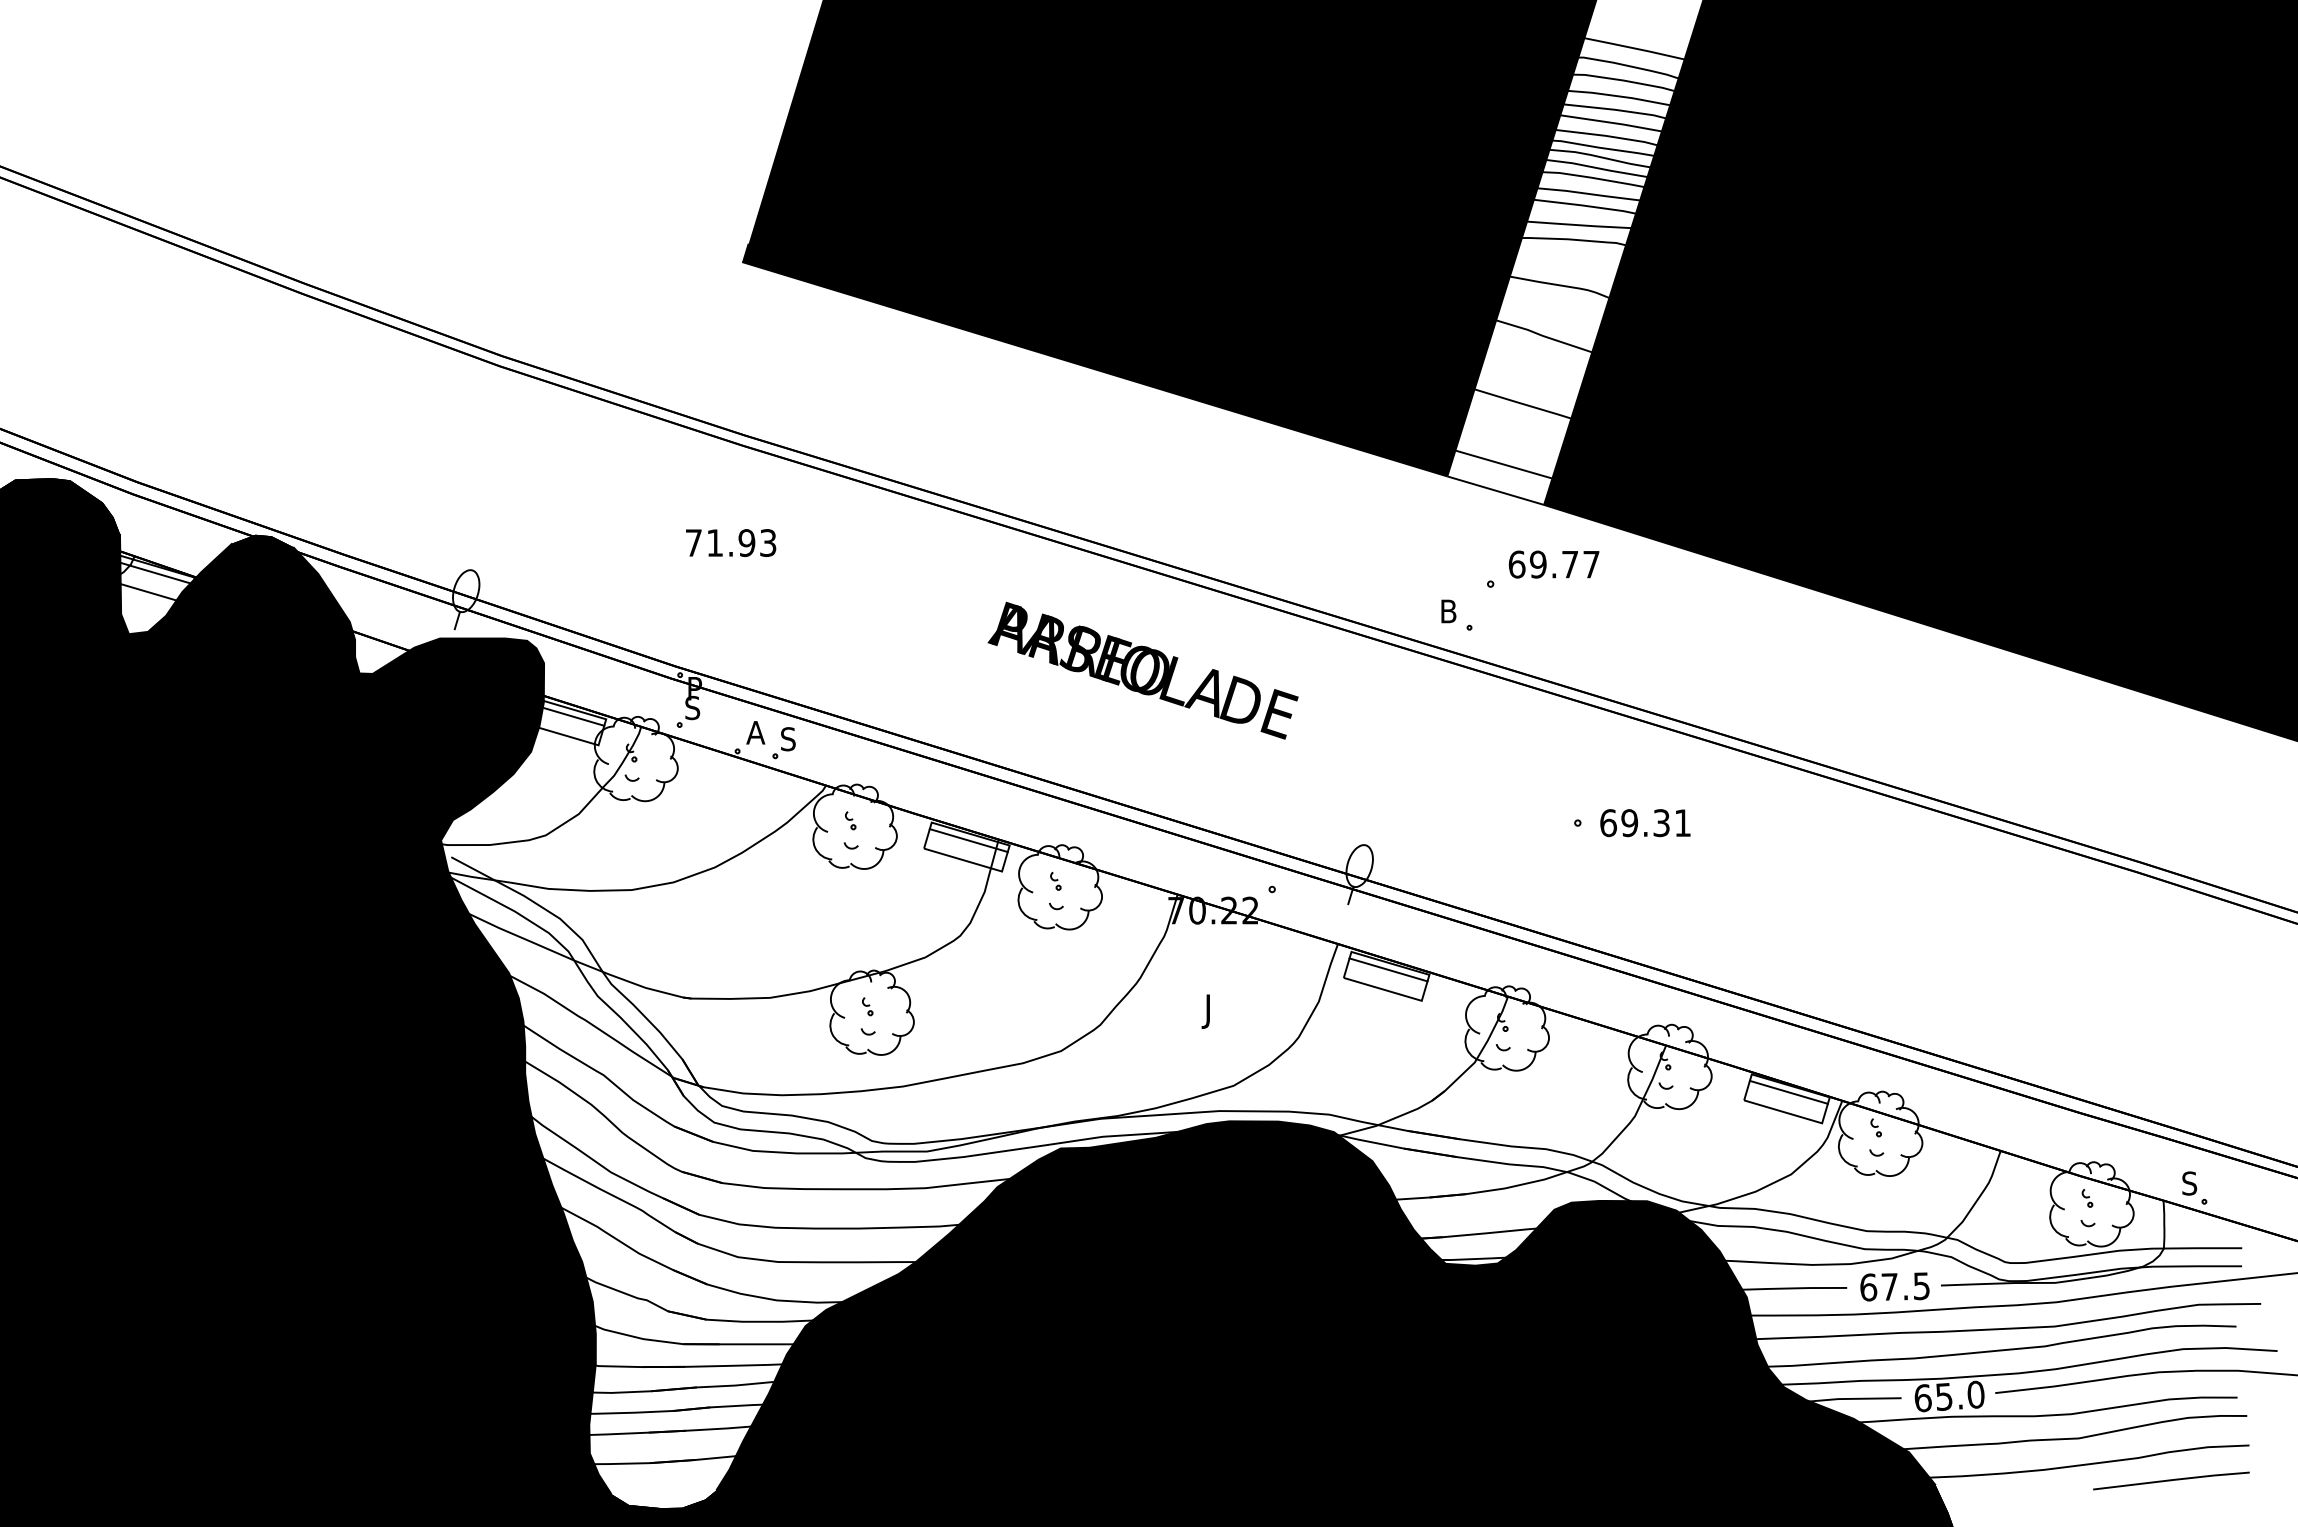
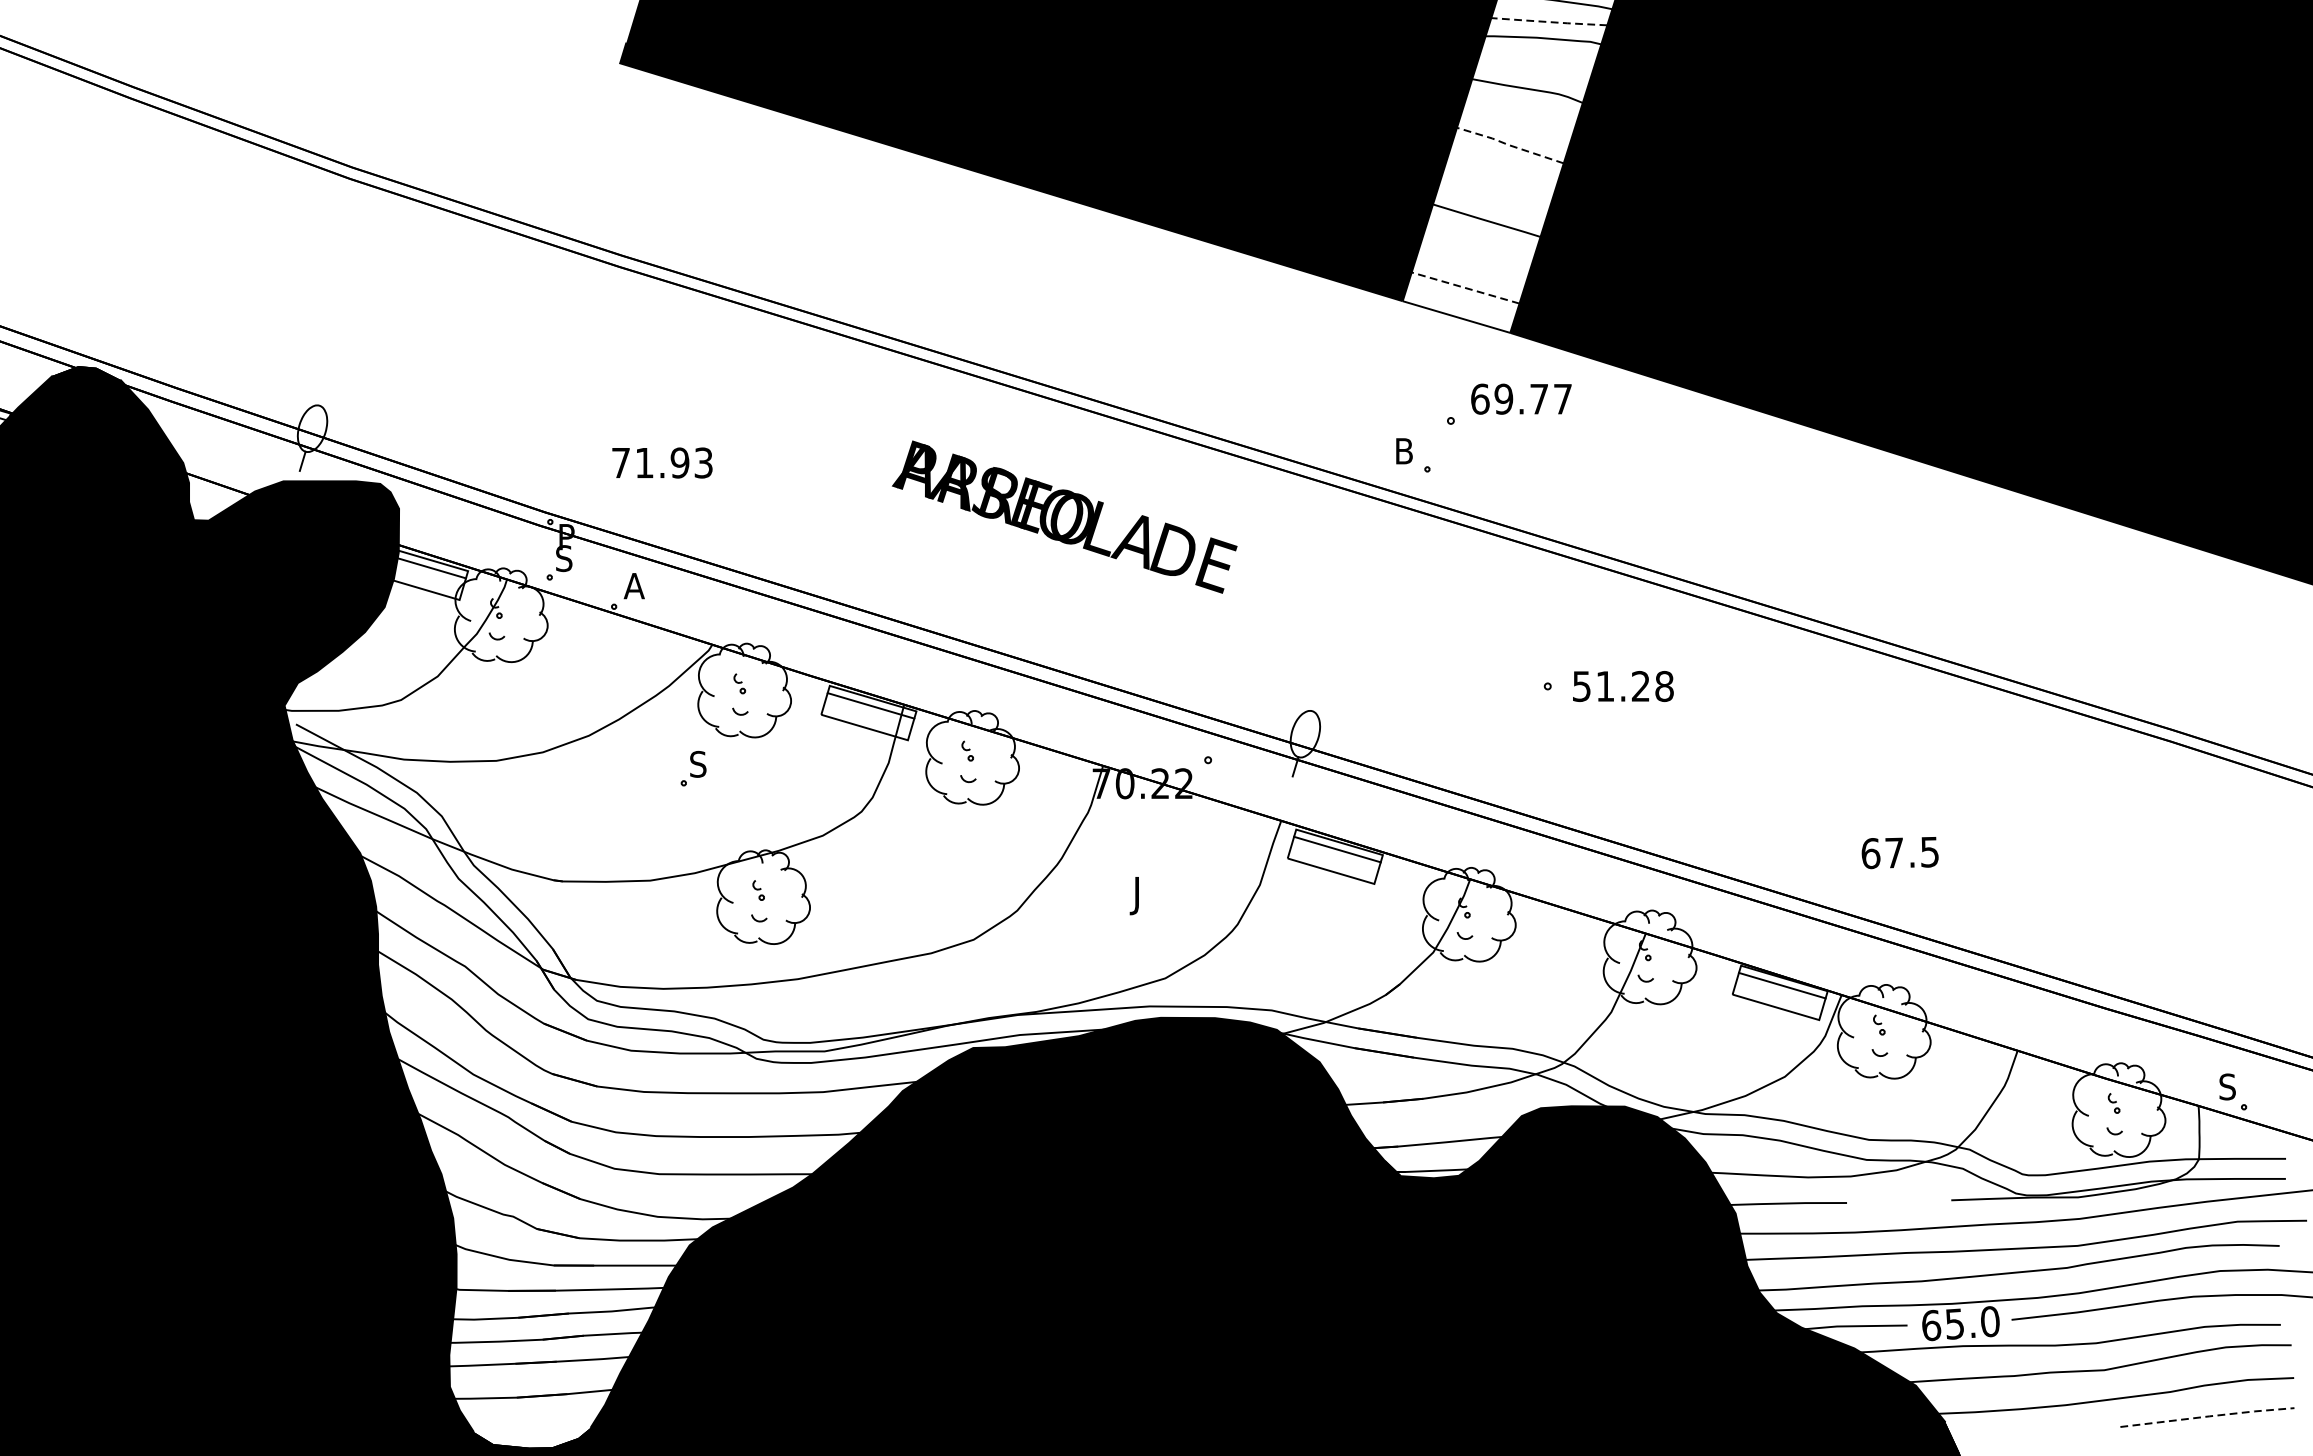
line: (1578, 225) -> (1548, 22), solid -> dashed
line: (1542, 335) -> (1508, 144), solid -> dashed
line: (1503, 464) -> (1465, 287), solid -> dashed
text: (731, 542) -> (662, 462), moved
part: (783, 743) -> (692, 769), moved
text: (1645, 823) -> (1622, 686), 69.31 -> 51.28
text: (1894, 1286) -> (1899, 852), moved
line: (2172, 1480) -> (2208, 1416), solid -> dashed

